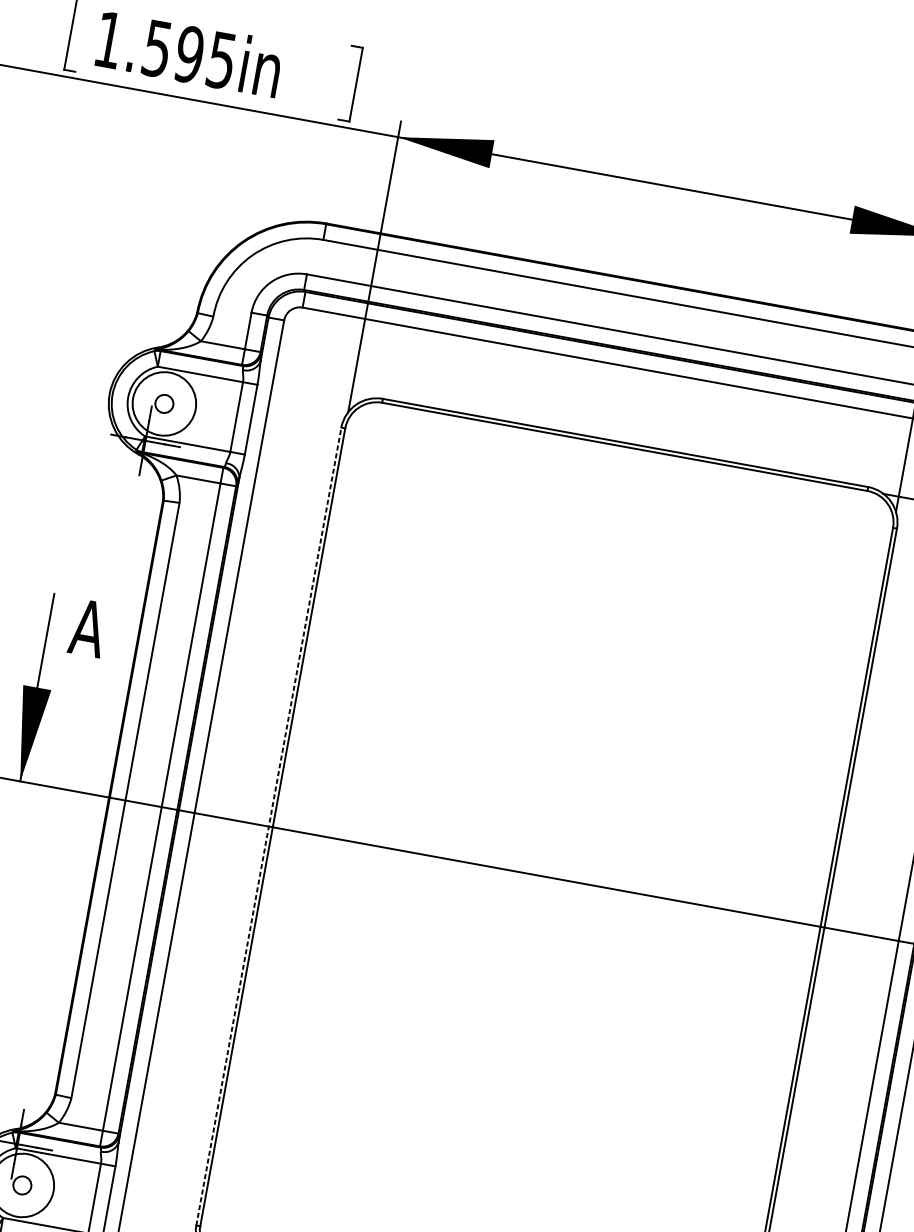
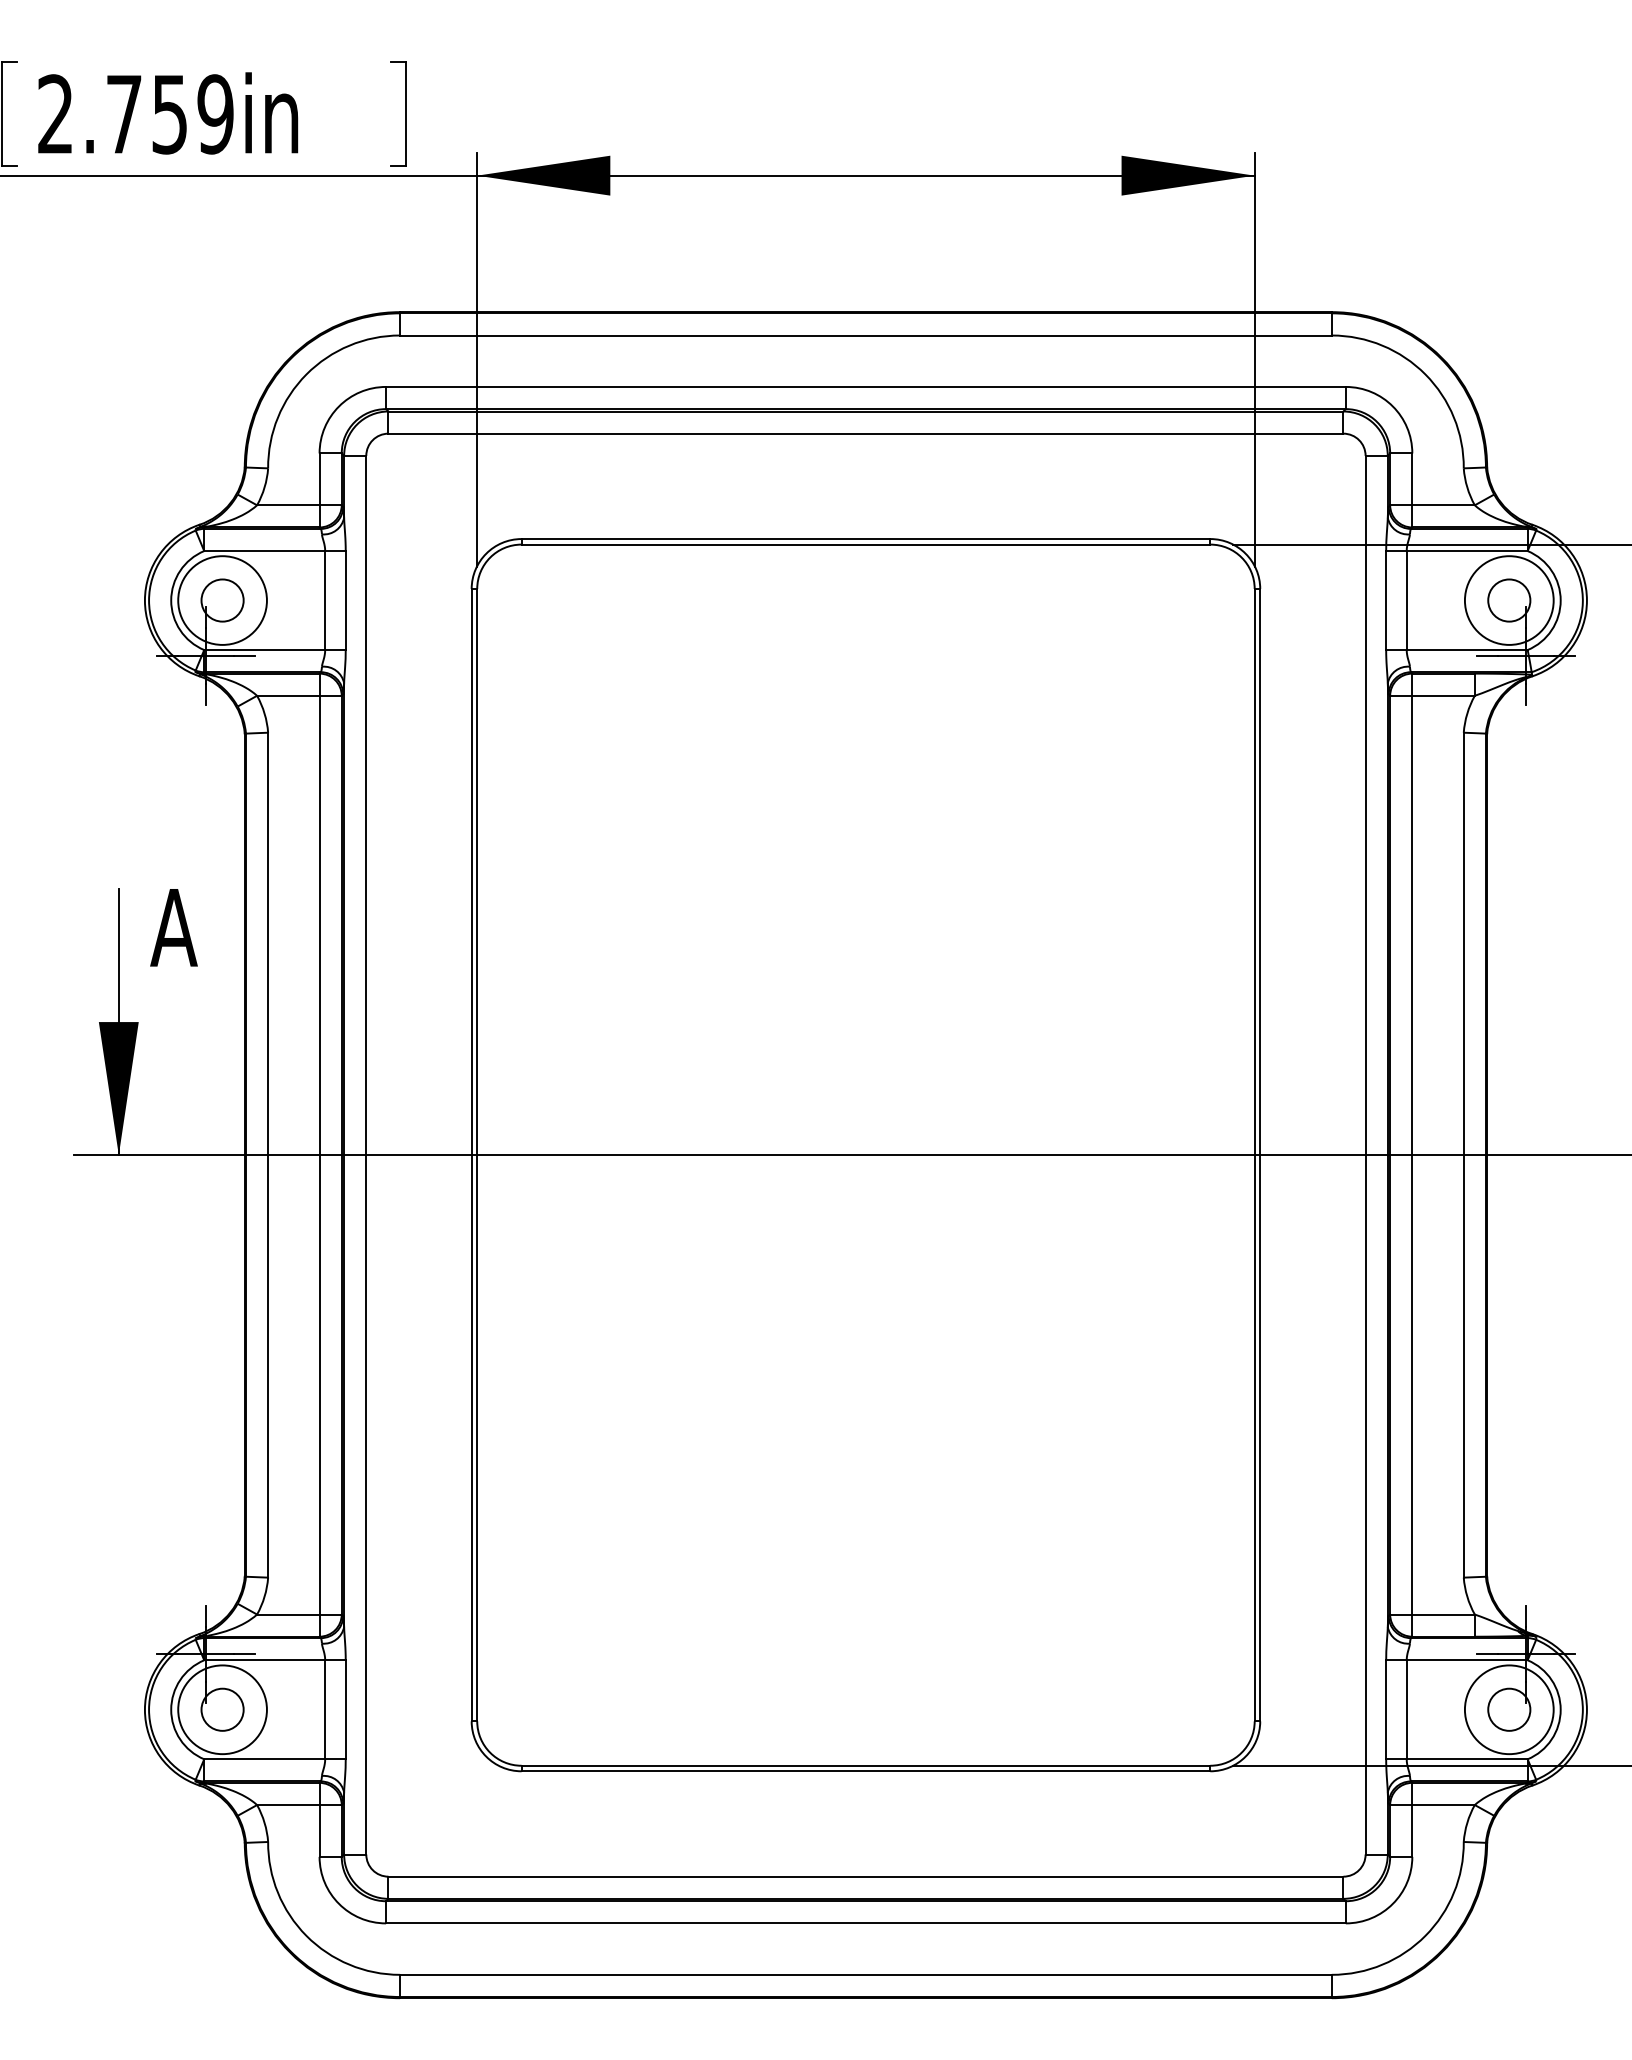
text: (165, 50) -> (135, 114), 1.595in -> 2.759in
circle: (164, 403) -> (222, 600), size x1.67
line: (268, 826) -> (471, 1154), dashed -> solid
circle: (22, 1185) -> (222, 1709), size x1.67

